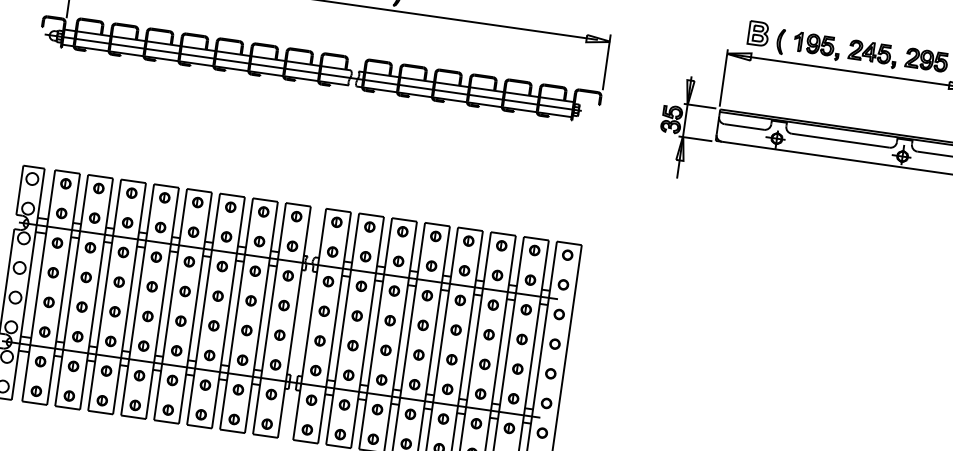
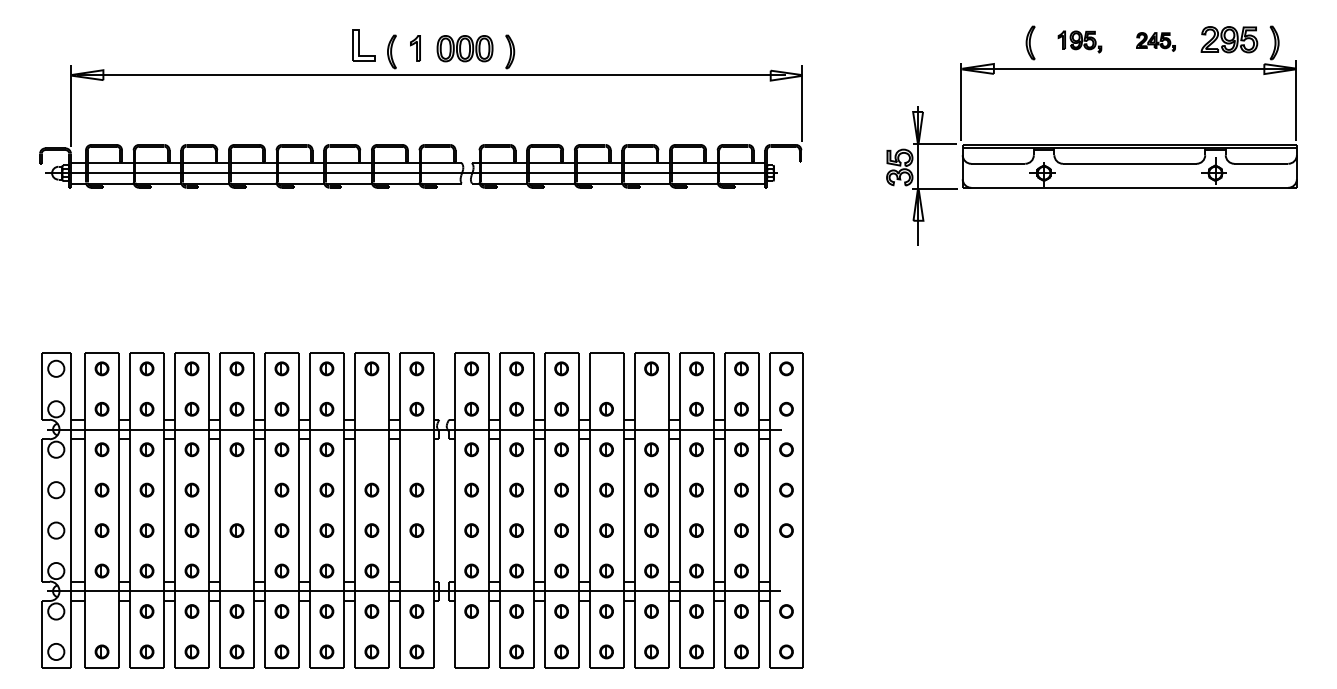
part: (758, 33) -> (999, 36), removed
part: (816, 45) -> (1079, 41), size x0.7
part: (872, 53) -> (1155, 41), size x0.6
part: (435, 236) -> (606, 368), removed
part: (259, 240) -> (371, 408), removed
part: (464, 270) -> (651, 408), removed
part: (255, 271) -> (371, 449), removed
part: (288, 275) -> (416, 449), removed
part: (151, 286) -> (236, 489), removed
part: (143, 345) -> (236, 570), removed
part: (40, 361) -> (101, 611), removed
part: (275, 364) -> (416, 570), removed
part: (546, 403) -> (786, 570), removed
part: (307, 429) -> (471, 651), removed

